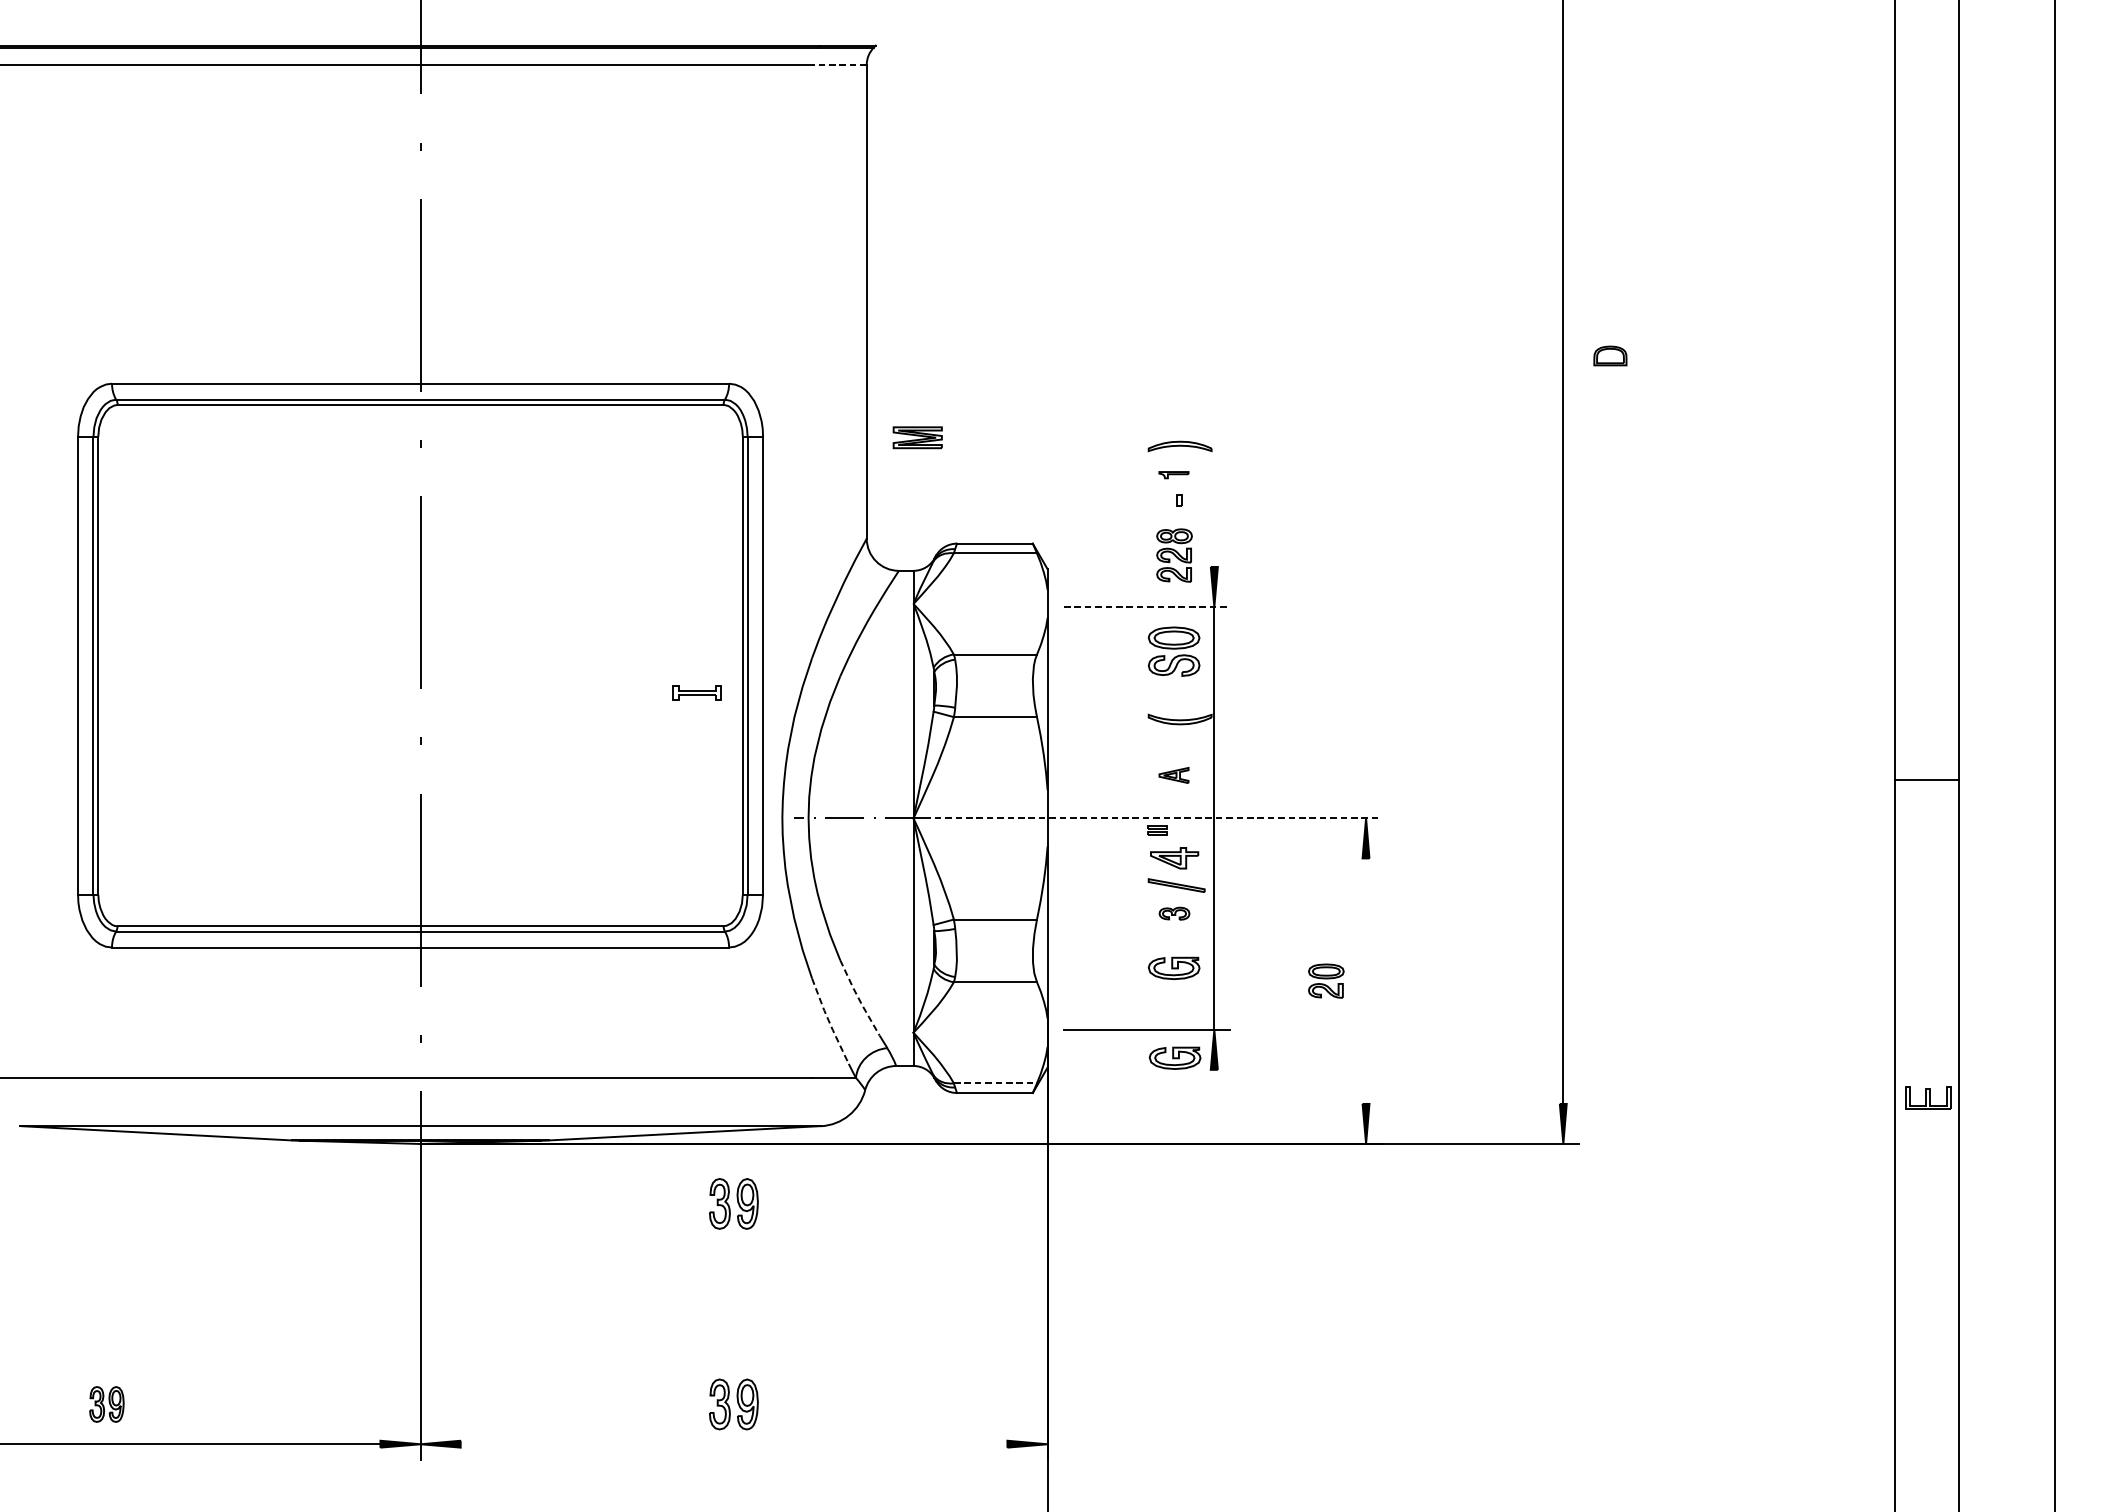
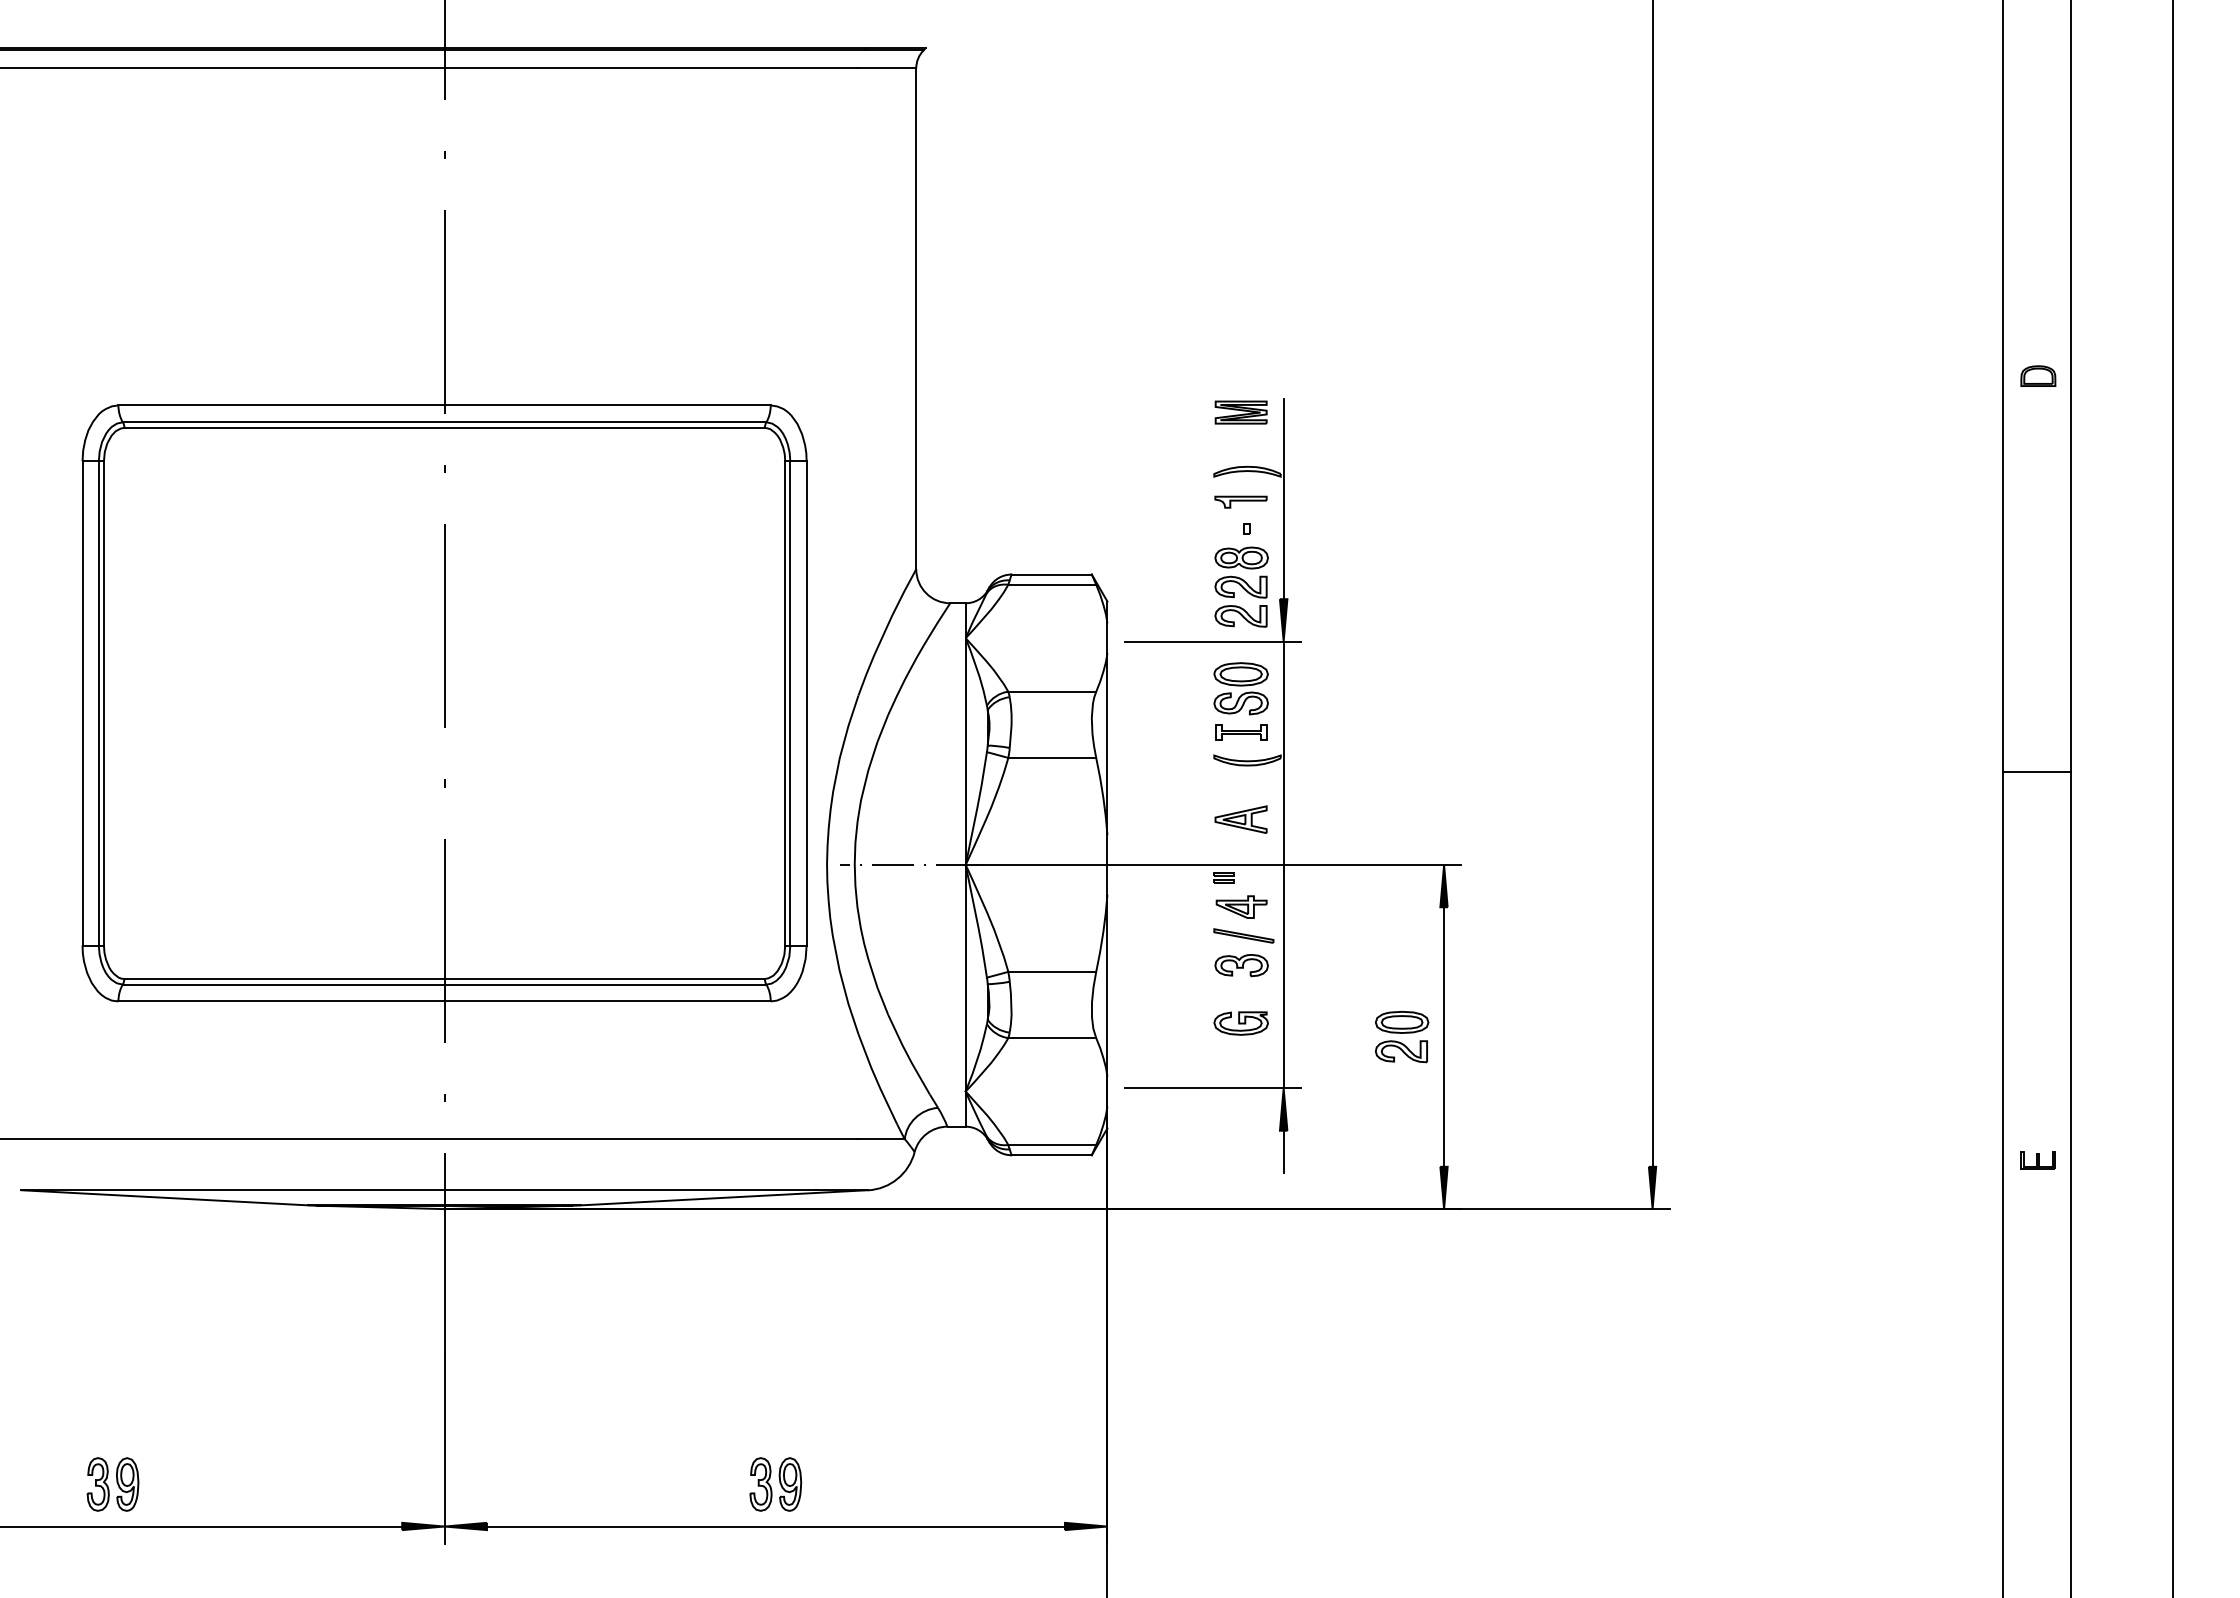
line: (839, 64) -> (887, 68), dashed -> solid
part: (1610, 355) -> (2038, 375), moved
part: (917, 437) -> (1240, 412), moved
line: (1214, 472) -> (1283, 499), added
part: (1173, 474) -> (1240, 501), size x1.67
part: (1174, 554) -> (1241, 586), size x1.43
line: (1147, 607) -> (1212, 641), dashed -> solid
part: (697, 693) -> (1241, 732), moved
part: (1173, 775) -> (1240, 819), size x1.67
line: (1926, 780) -> (2036, 771), moved
line: (1153, 817) -> (1219, 864), dashed -> solid
part: (1174, 913) -> (1241, 965), size x1.67
part: (1325, 980) -> (1401, 1036), size x1.43
line: (1366, 980) -> (1444, 1036), added
line: (858, 998) -> (907, 1055), dashed -> solid
line: (829, 1021) -> (876, 1079), dashed -> solid
part: (1174, 1058) -> (1241, 1118), removed
line: (995, 1083) -> (1052, 1145), dashed -> solid
line: (1214, 1089) -> (1283, 1151), added
part: (1927, 1097) -> (2037, 1160), size x0.71
part: (733, 1203) -> (775, 1272), removed
part: (106, 1404) -> (112, 1484), size x1.43
line: (733, 1444) -> (775, 1526), added

